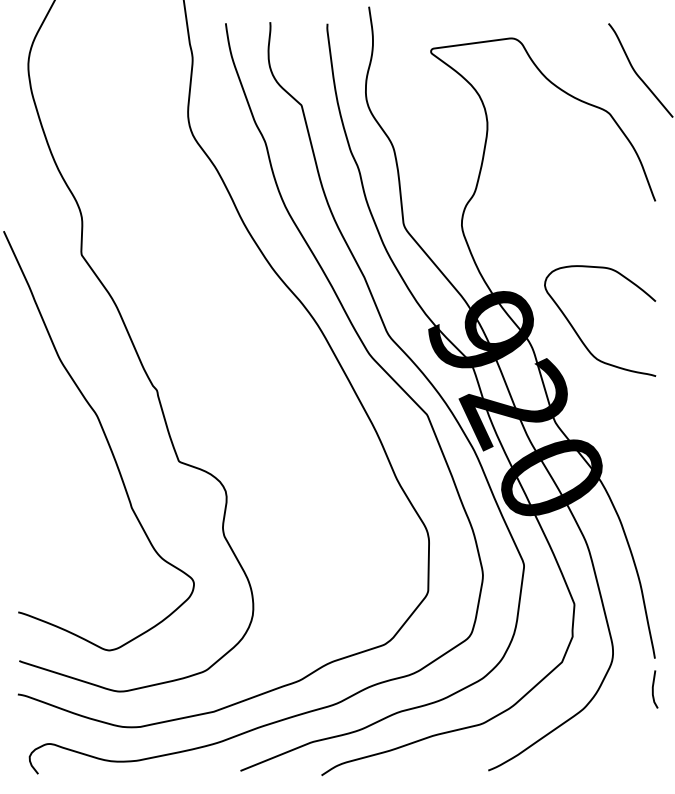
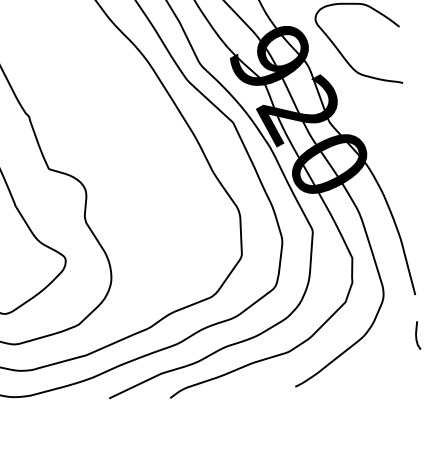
line: (653, 689) -> (416, 335), moved

